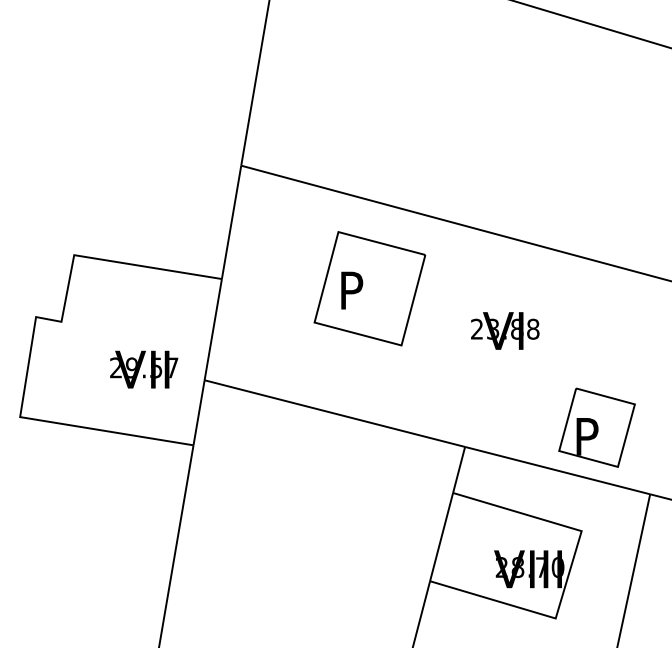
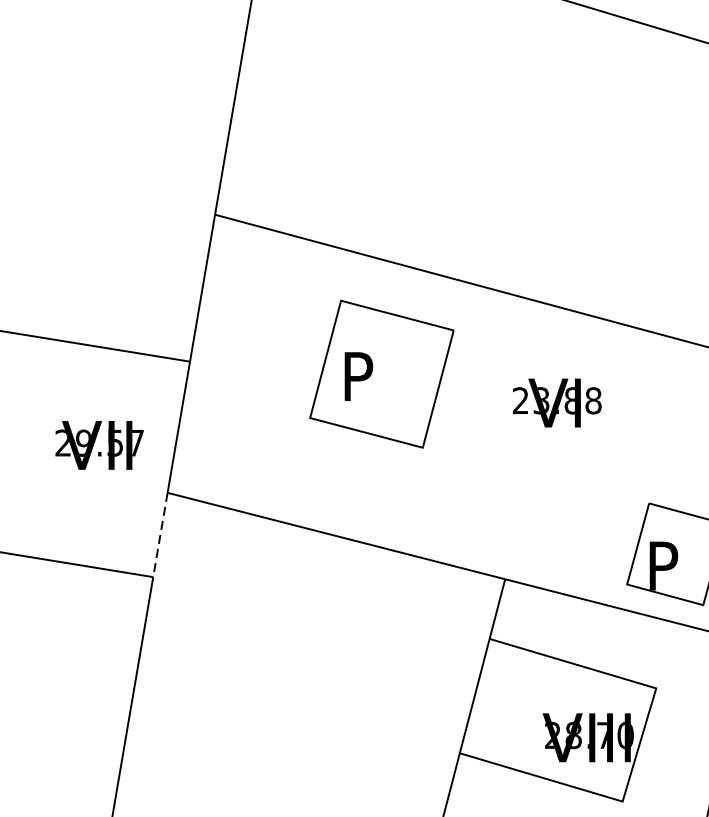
text: (505, 330) -> (557, 402), moved
text: (144, 369) -> (100, 445), moved
line: (199, 412) -> (160, 534), solid -> dashed

